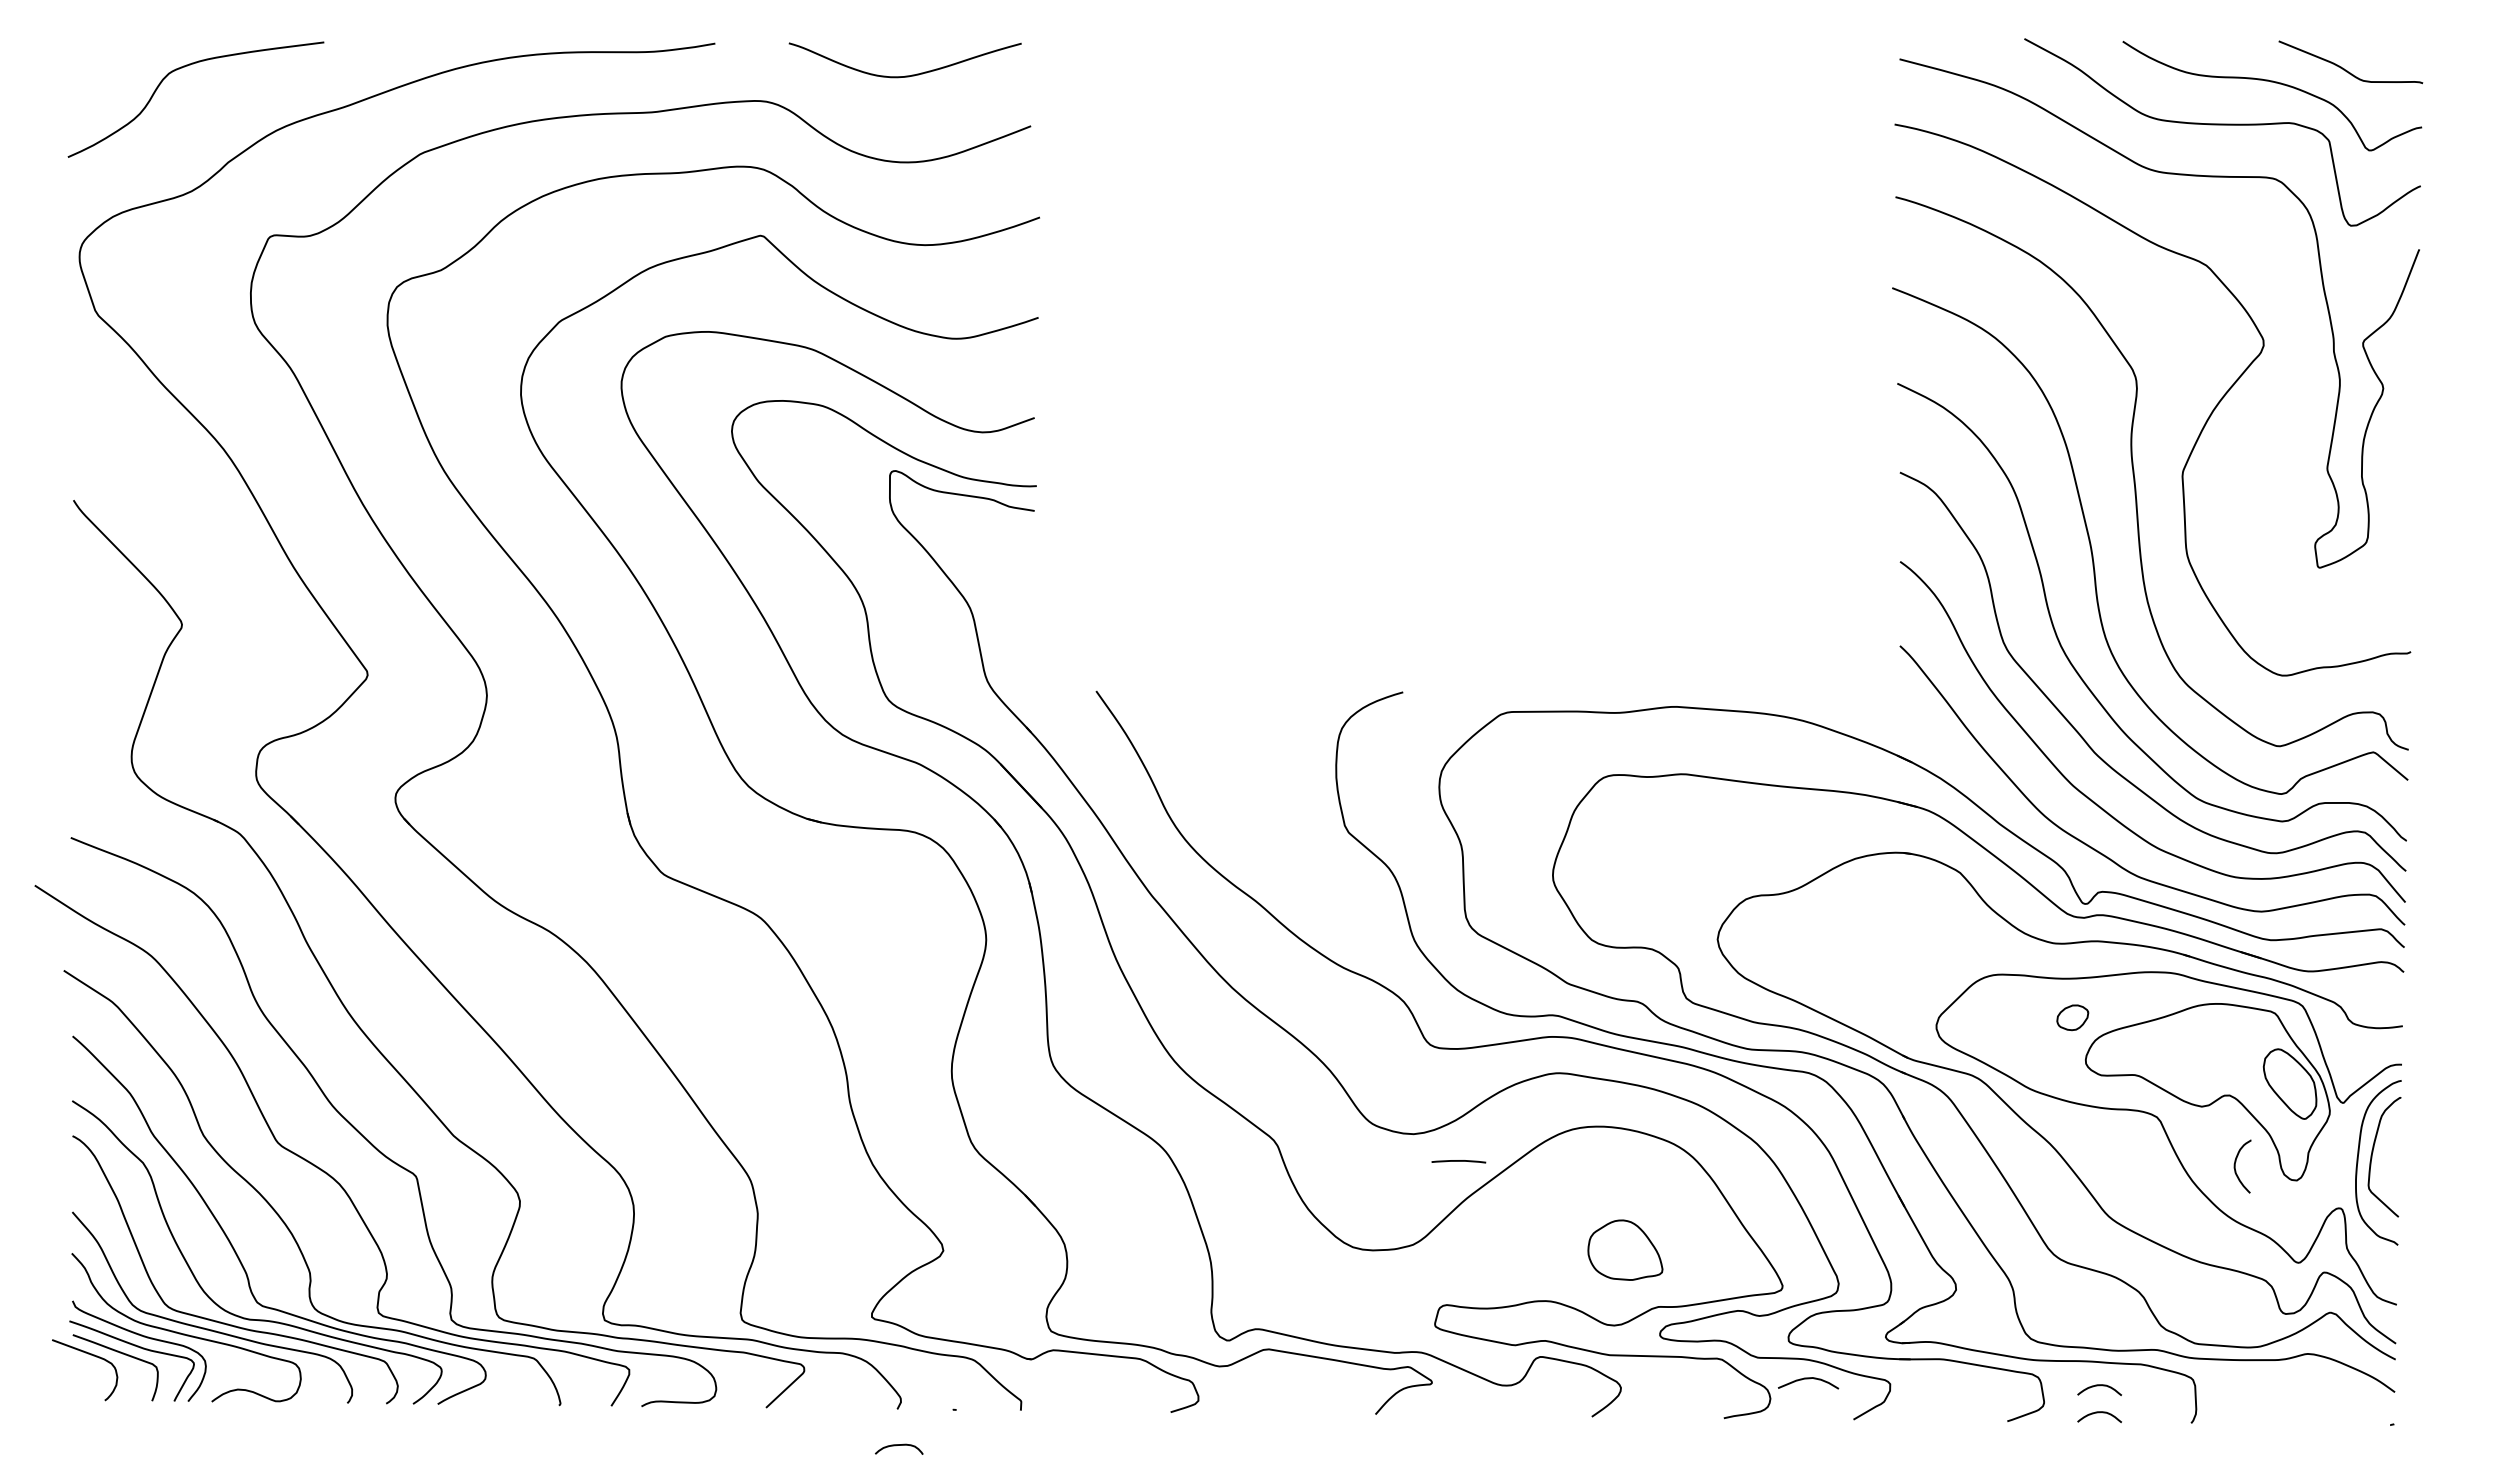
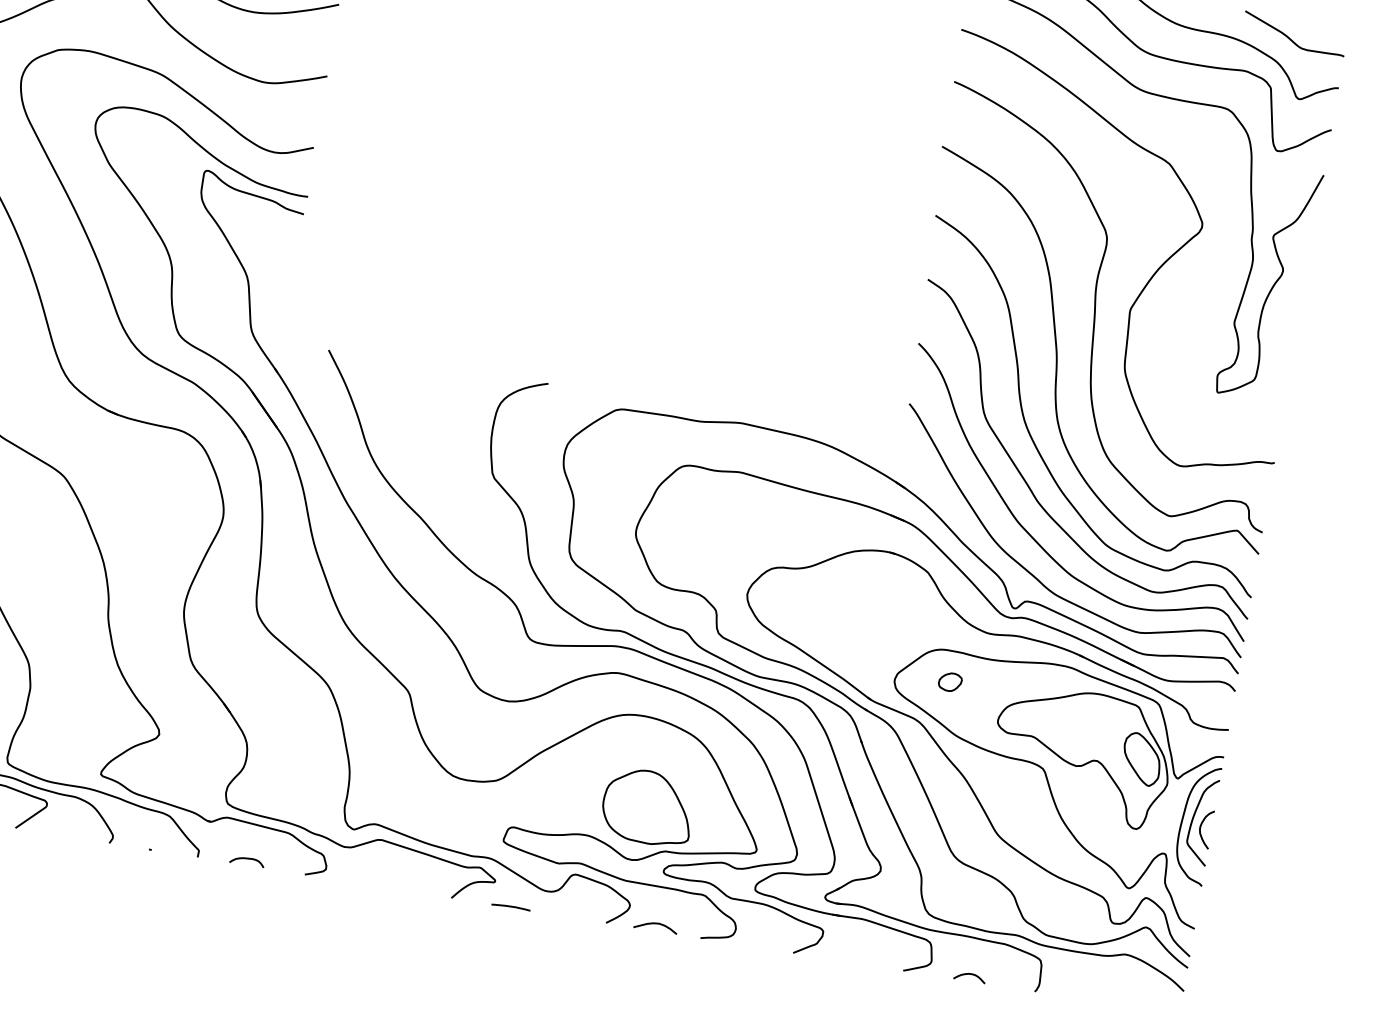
part: (2072, 1017) -> (950, 681), moved
line: (1458, 1161) -> (510, 907), moved
curve: (2235, 1166) -> (1200, 828), moved
part: (1625, 1249) -> (648, 806), size x1.67
curve: (1808, 1379) -> (656, 924), moved
curve: (2099, 1386) -> (972, 955), removed
curve: (899, 1445) -> (247, 858), moved

